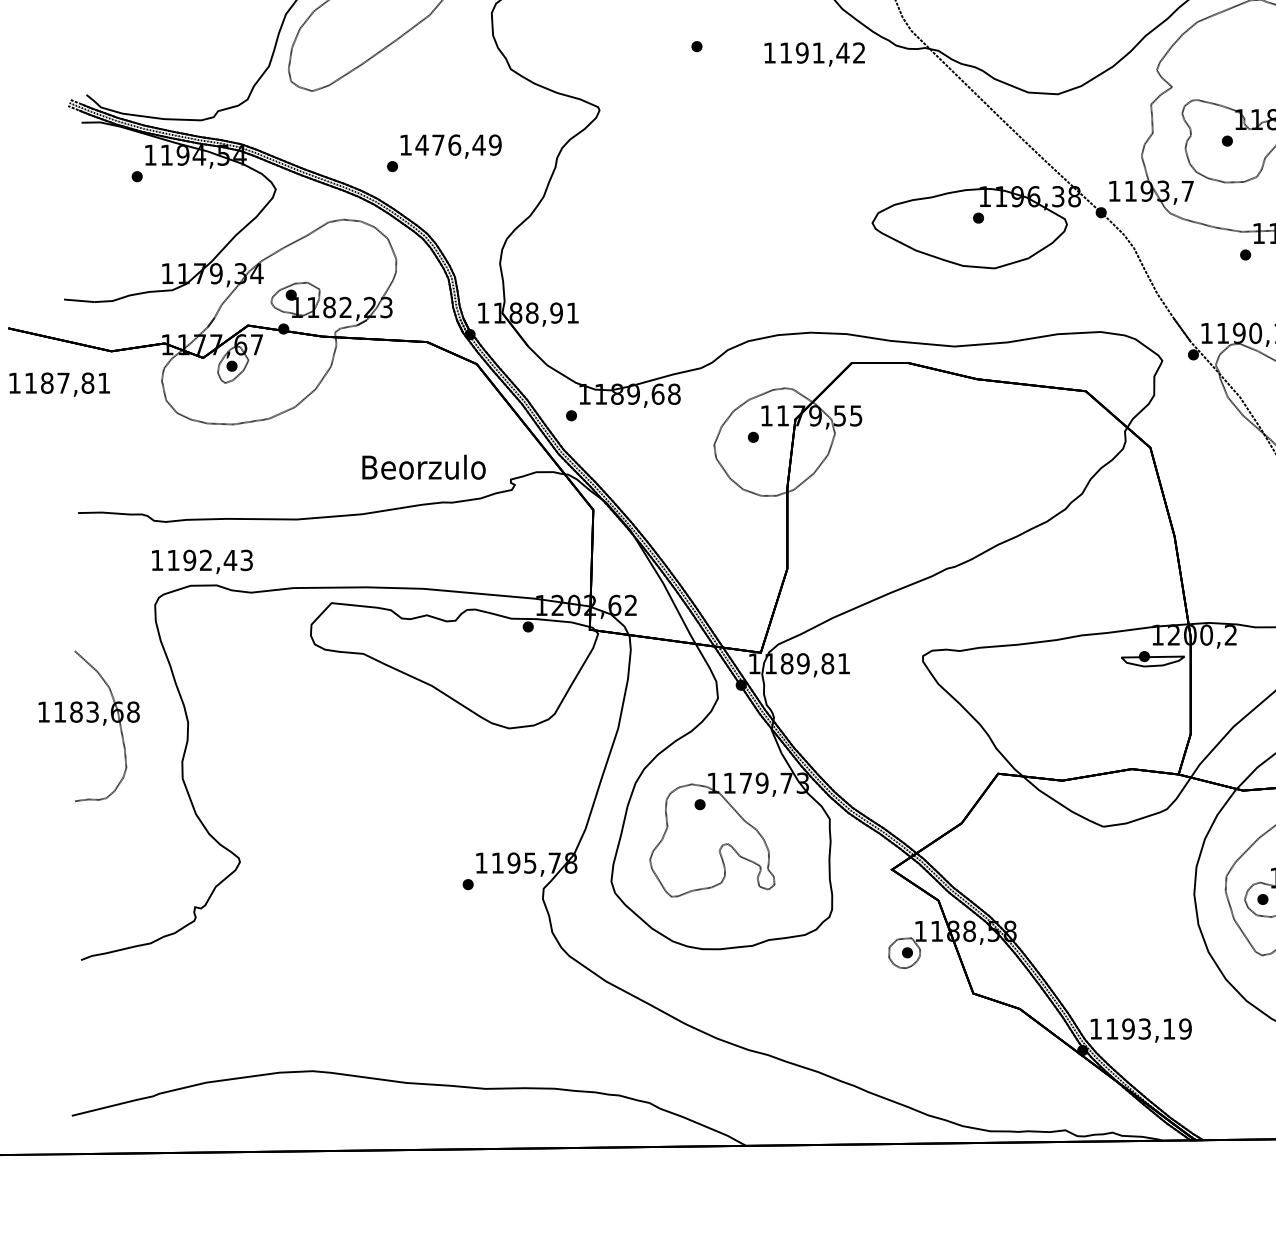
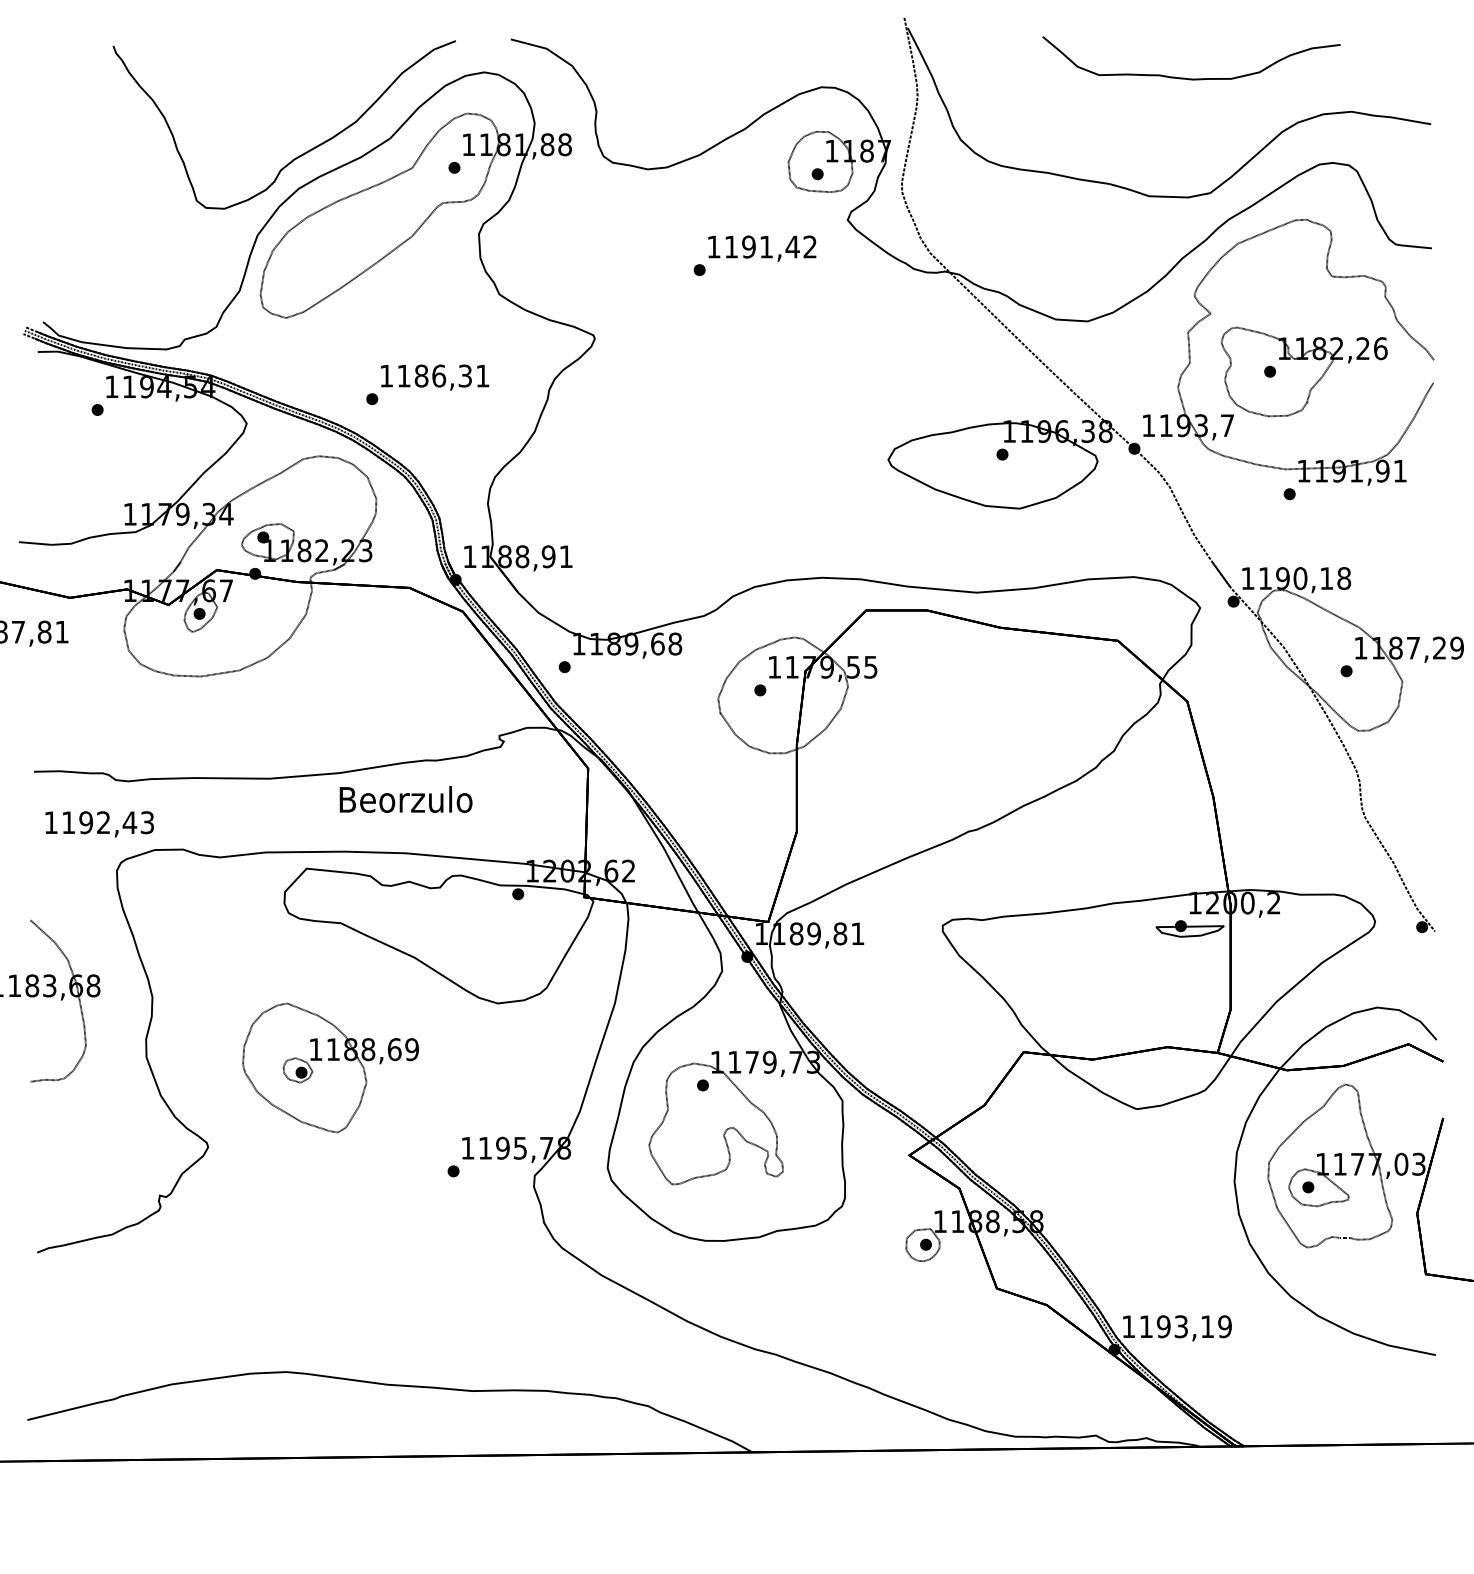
text: (814, 54) -> (762, 248), moved
text: (457, 144) -> (442, 375), 1476,49 -> 1186,31
text: (423, 467) -> (405, 799), moved
text: (202, 562) -> (99, 824), moved
part: (353, 788) -> (330, 1067), added

